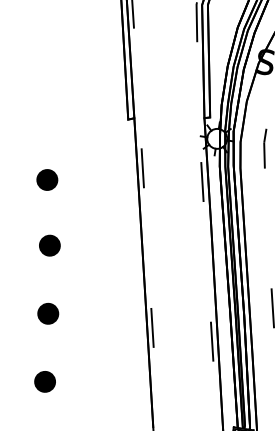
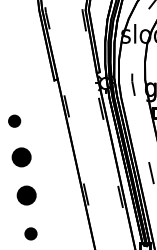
part: (49, 245) -> (21, 157), size x1.6
part: (47, 313) -> (26, 195), size x1.6

